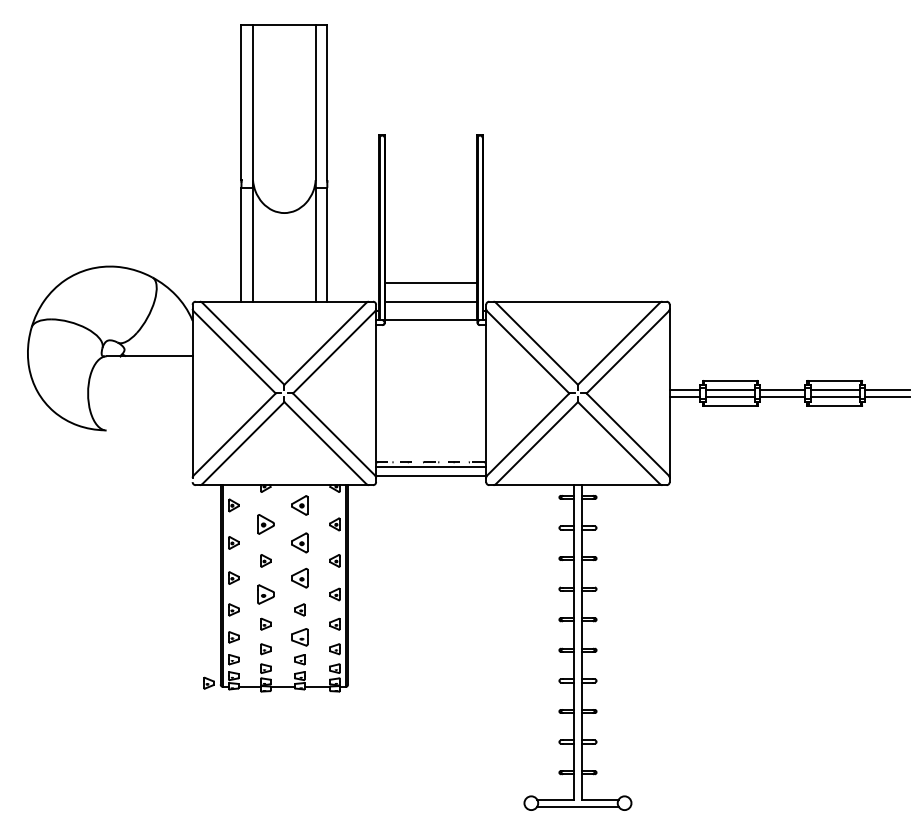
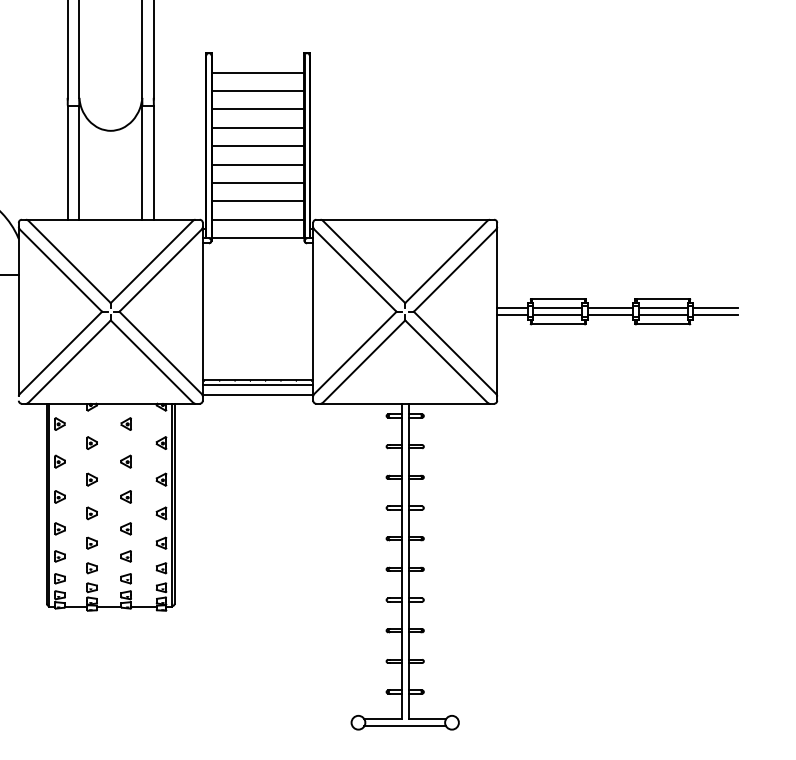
line: (431, 154) -> (258, 72), added
line: (431, 173) -> (258, 91), added
line: (431, 191) -> (258, 109), added
line: (431, 209) -> (258, 127), added
line: (431, 228) -> (258, 146), added
line: (431, 246) -> (258, 164), added
line: (431, 265) -> (258, 183), added
line: (431, 461) -> (258, 380), dashed -> solid
part: (299, 505) -> (125, 424), size x0.62
part: (265, 524) -> (91, 443), size x0.62
part: (299, 542) -> (125, 461), size x0.62
part: (299, 577) -> (125, 496), size x0.62
part: (265, 594) -> (91, 513), size x0.62
part: (299, 637) -> (125, 556), size x0.62
part: (208, 682) -> (34, 601), removed

